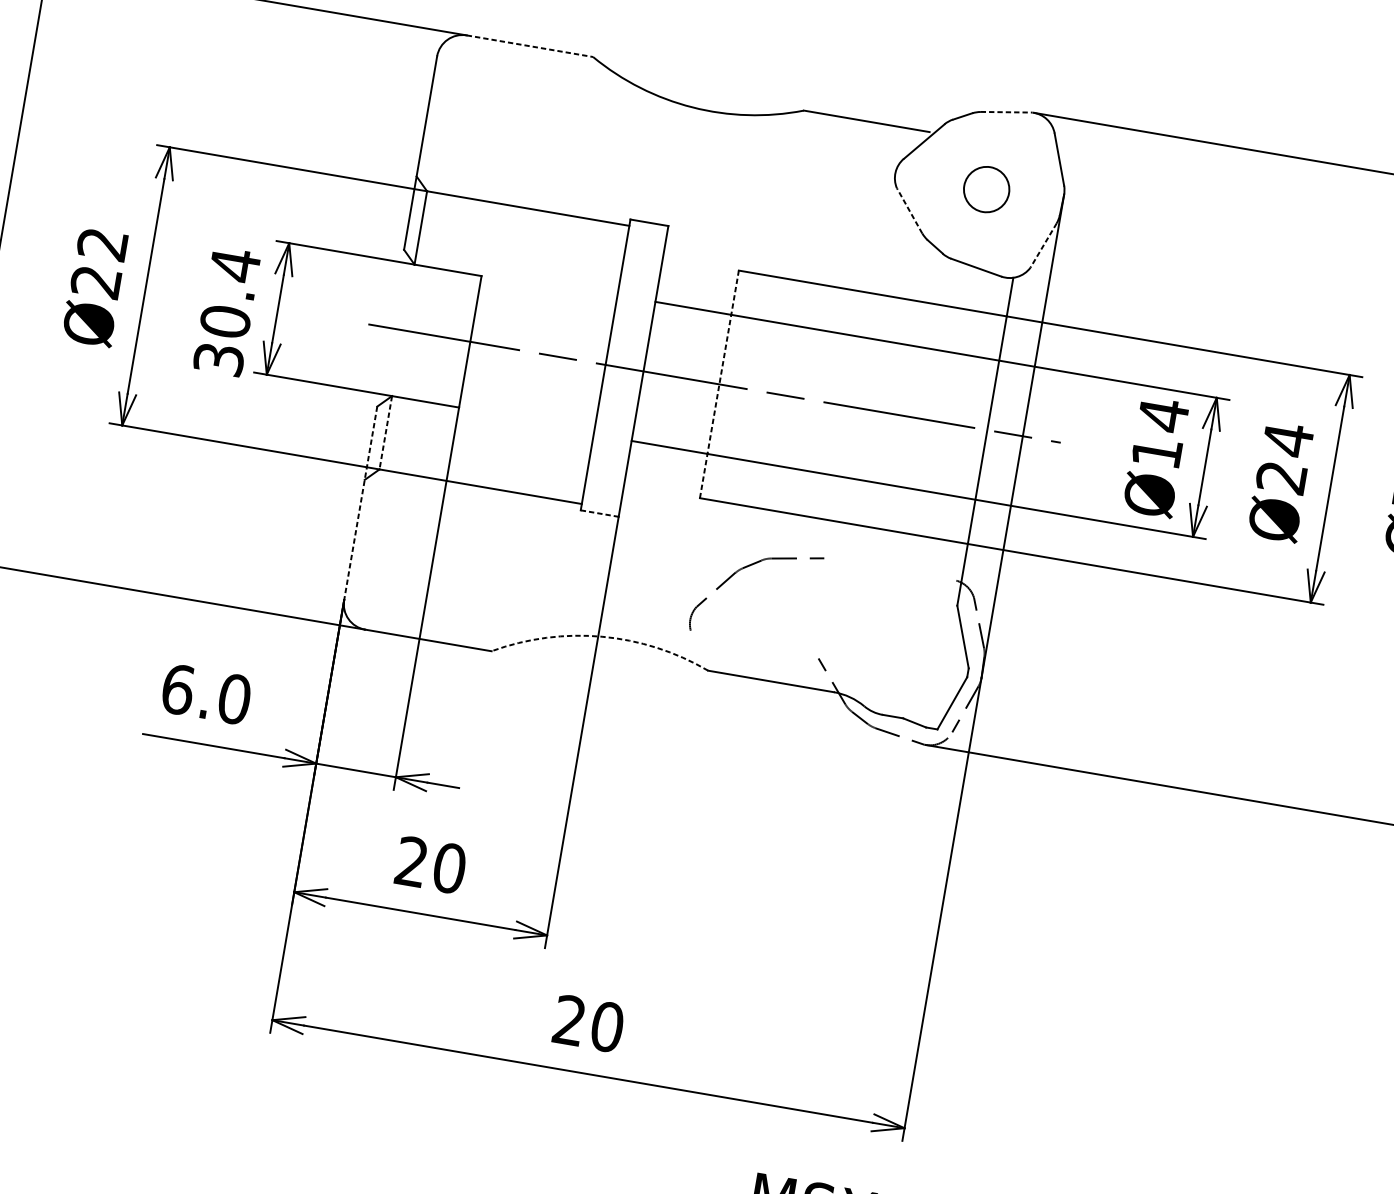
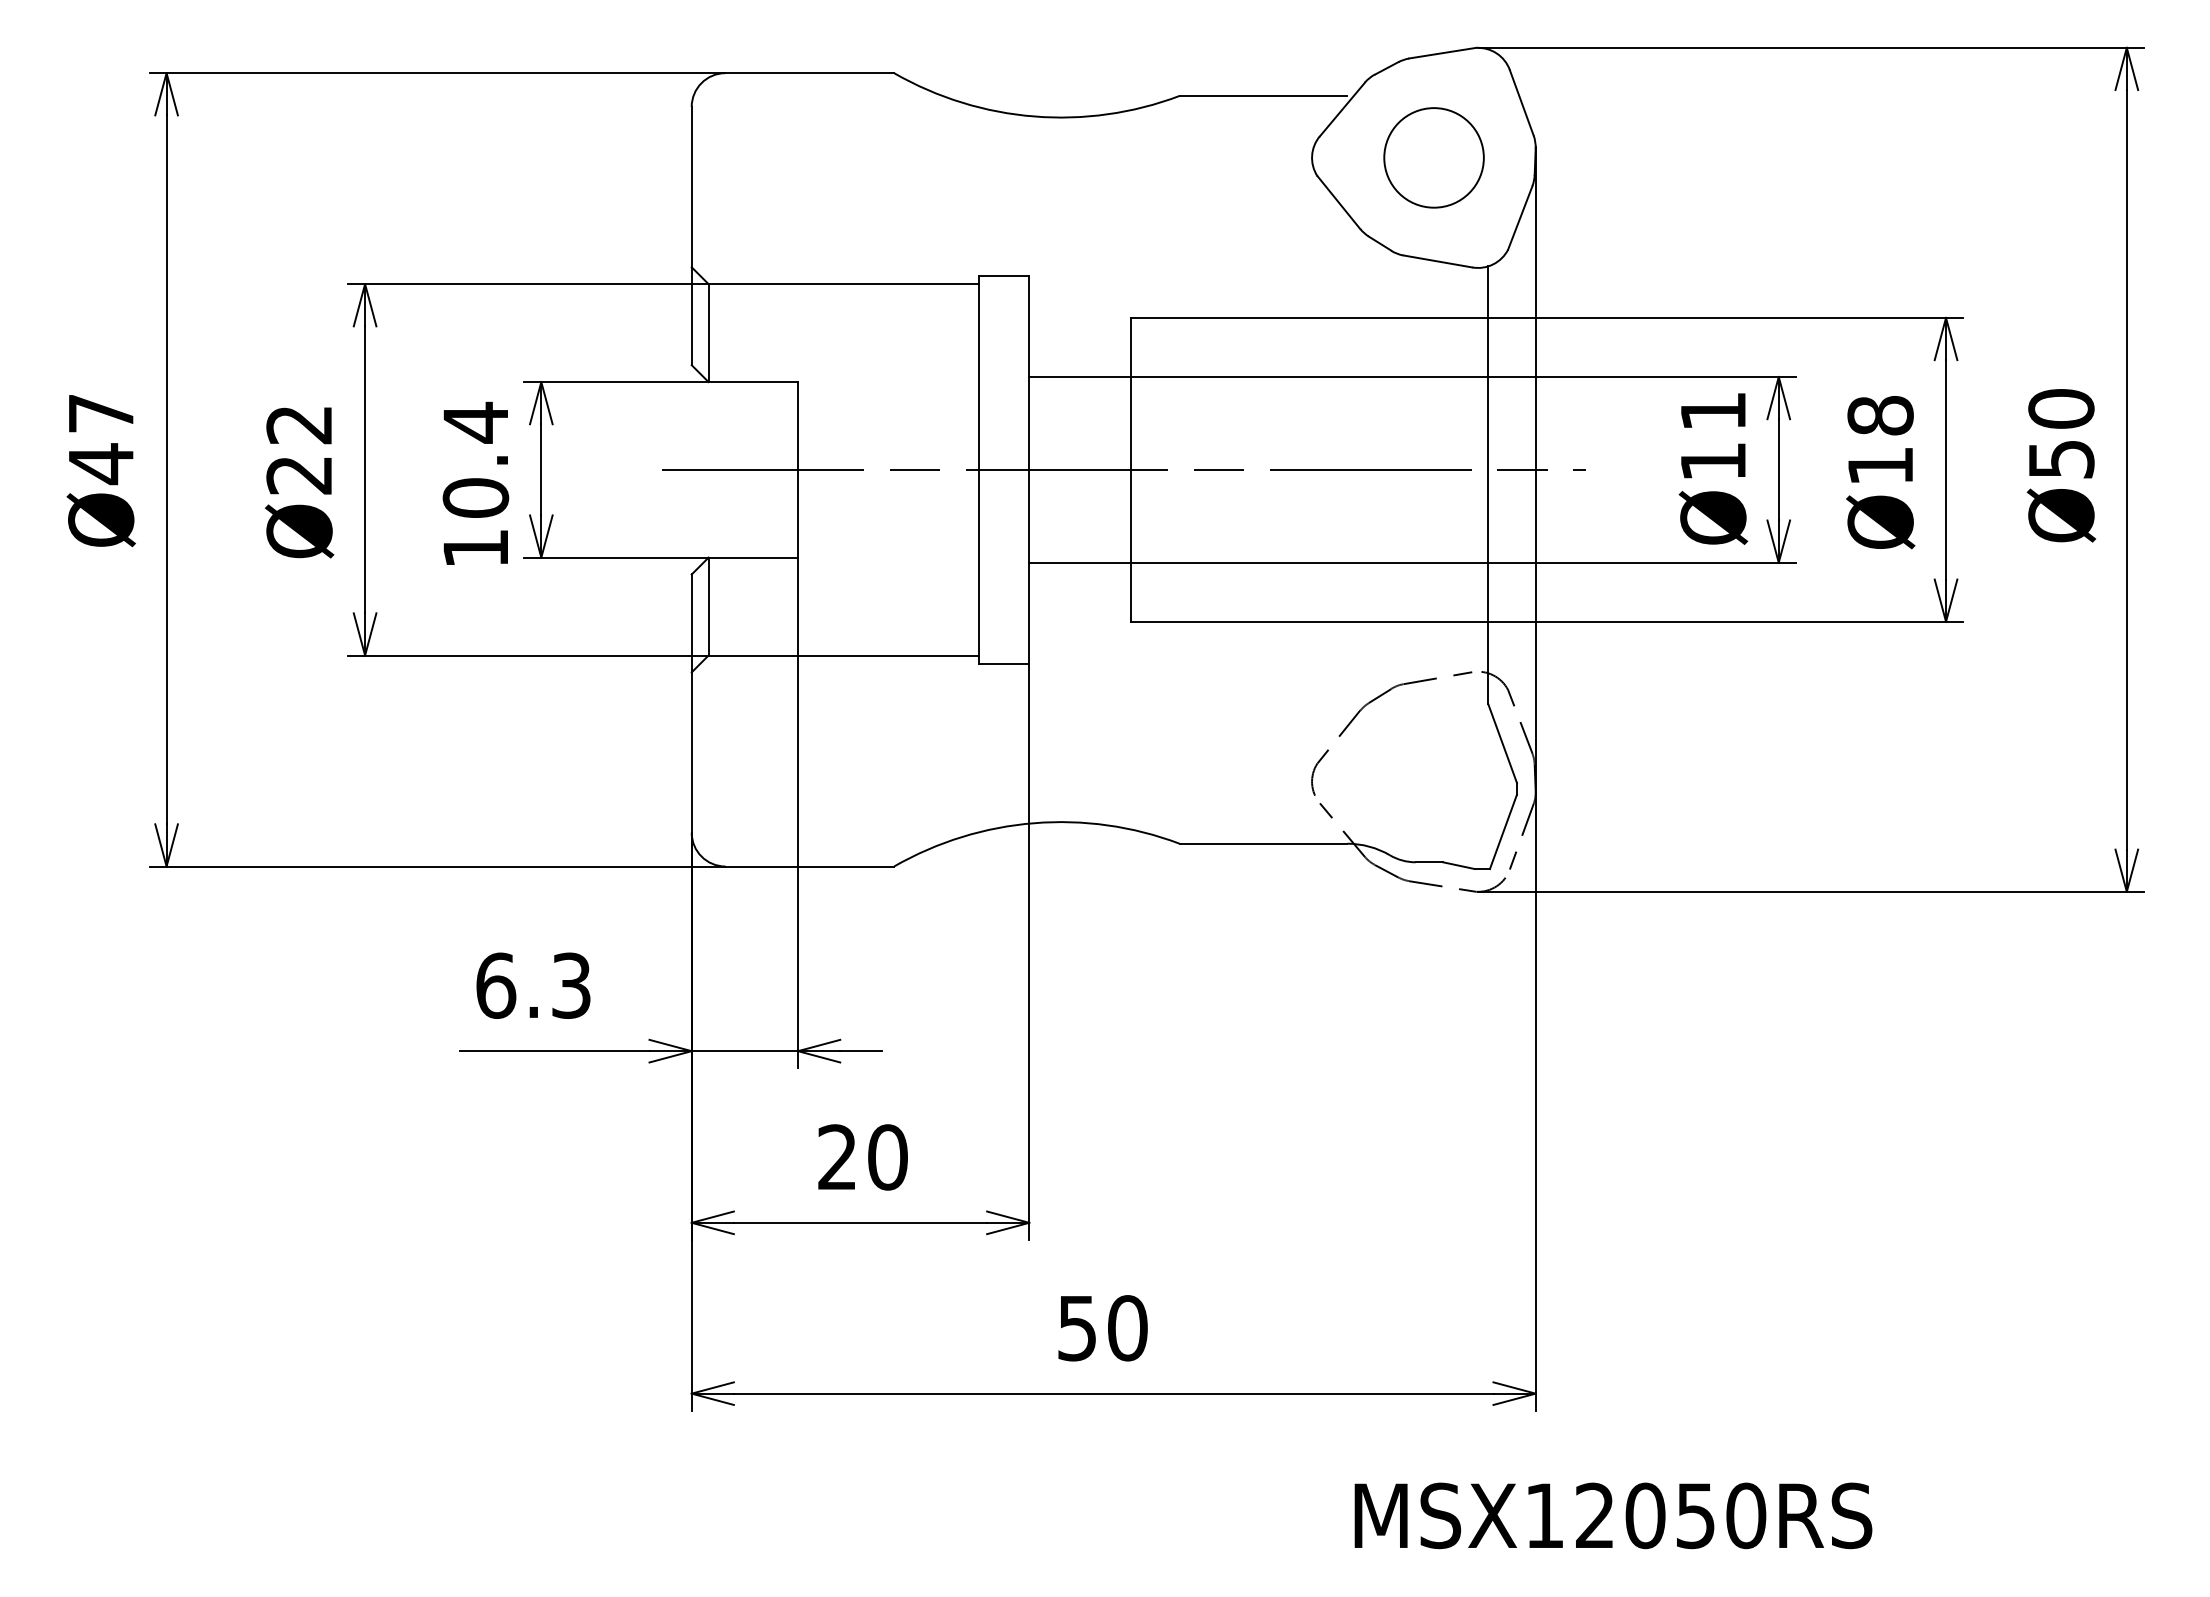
line: (530, 46) -> (810, 73), dashed -> solid
line: (1007, 112) -> (1443, 53), dashed -> solid
circle: (986, 189) -> (1433, 157), size x1.67
line: (909, 210) -> (1338, 202), dashed -> solid
line: (1043, 245) -> (1520, 217), dashed -> solid
text: (218, 359) -> (475, 548), 30.4 -> 10.4
line: (719, 384) -> (1130, 469), dashed -> solid
text: (1163, 415) -> (1713, 411), Ø14 -> Ø11
line: (385, 432) -> (708, 606), dashed -> solid
text: (1284, 458) -> (1880, 440), Ø24 -> Ø18
line: (360, 503) -> (691, 704), dashed -> solid
line: (600, 513) -> (1004, 663), dashed -> solid
part: (744, 568) -> (1370, 703), moved
arc: (602, 636) -> (1034, 823), dashed -> solid
text: (234, 699) -> (571, 985), 6.0 -> 6.3
text: (568, 1020) -> (1076, 1328), 20 -> 50

